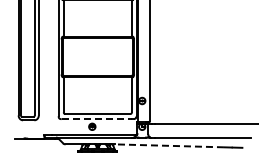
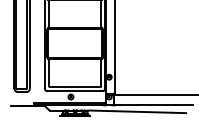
line: (96, 119) -> (74, 91), dashed -> solid
line: (168, 145) -> (129, 111), dashed -> solid

